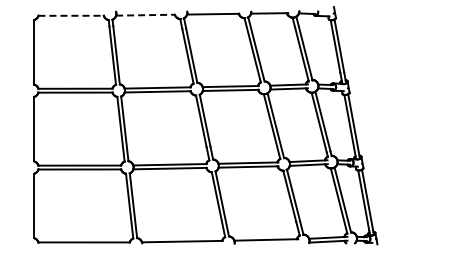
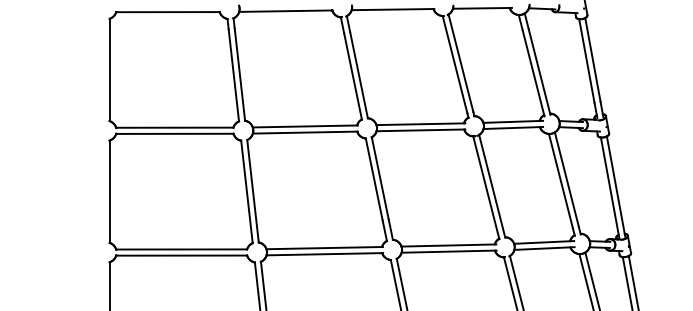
line: (71, 15) -> (168, 11), dashed -> solid
line: (145, 15) -> (285, 11), dashed -> solid

